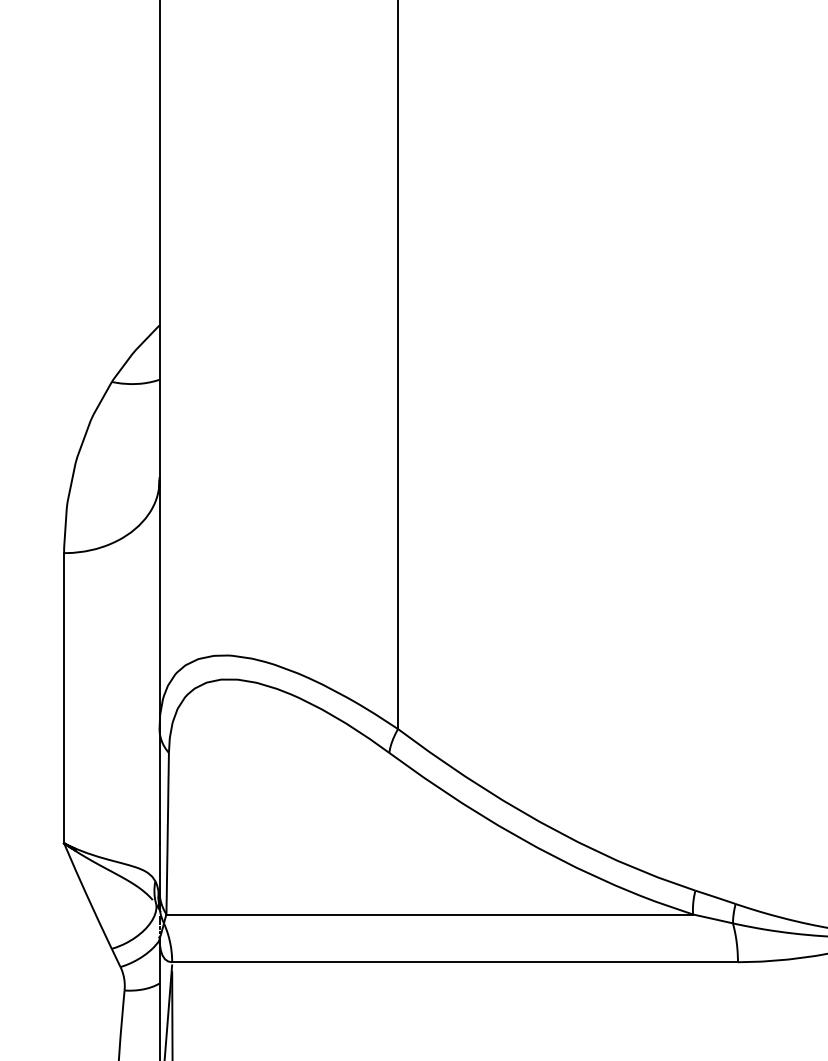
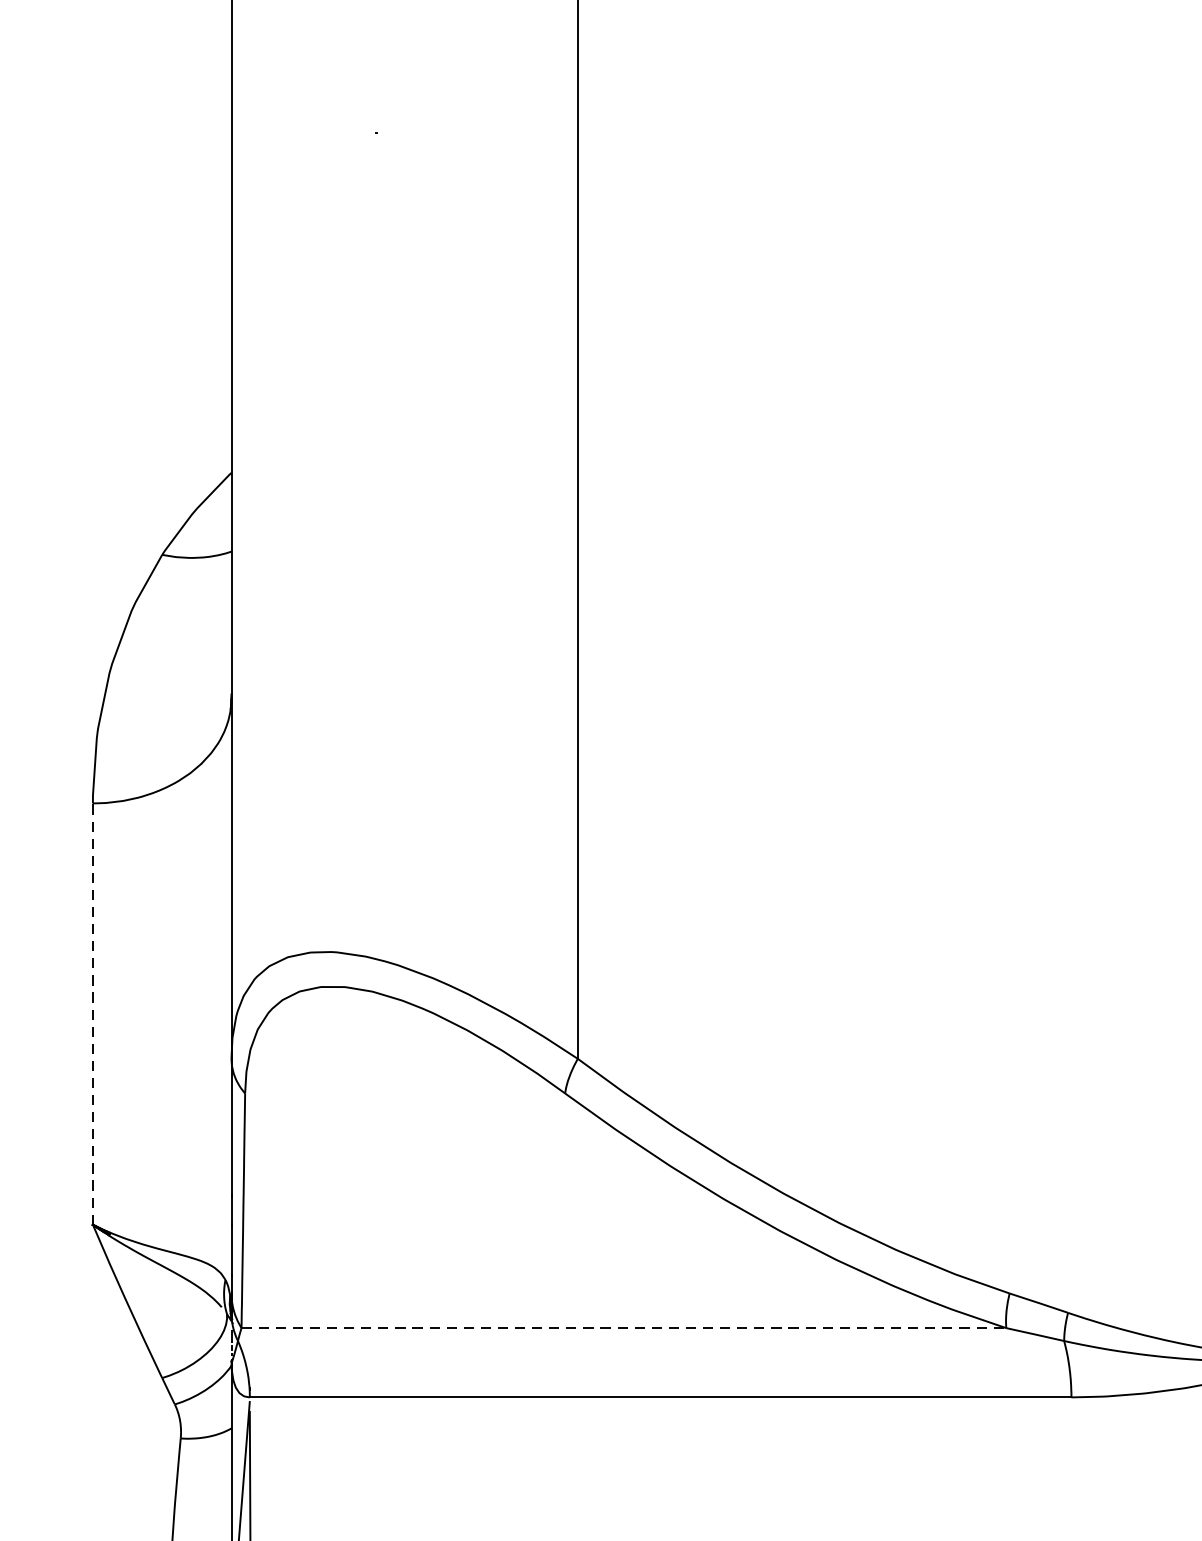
line: (64, 697) -> (93, 1013), solid -> dashed
line: (430, 914) -> (624, 1328), solid -> dashed

